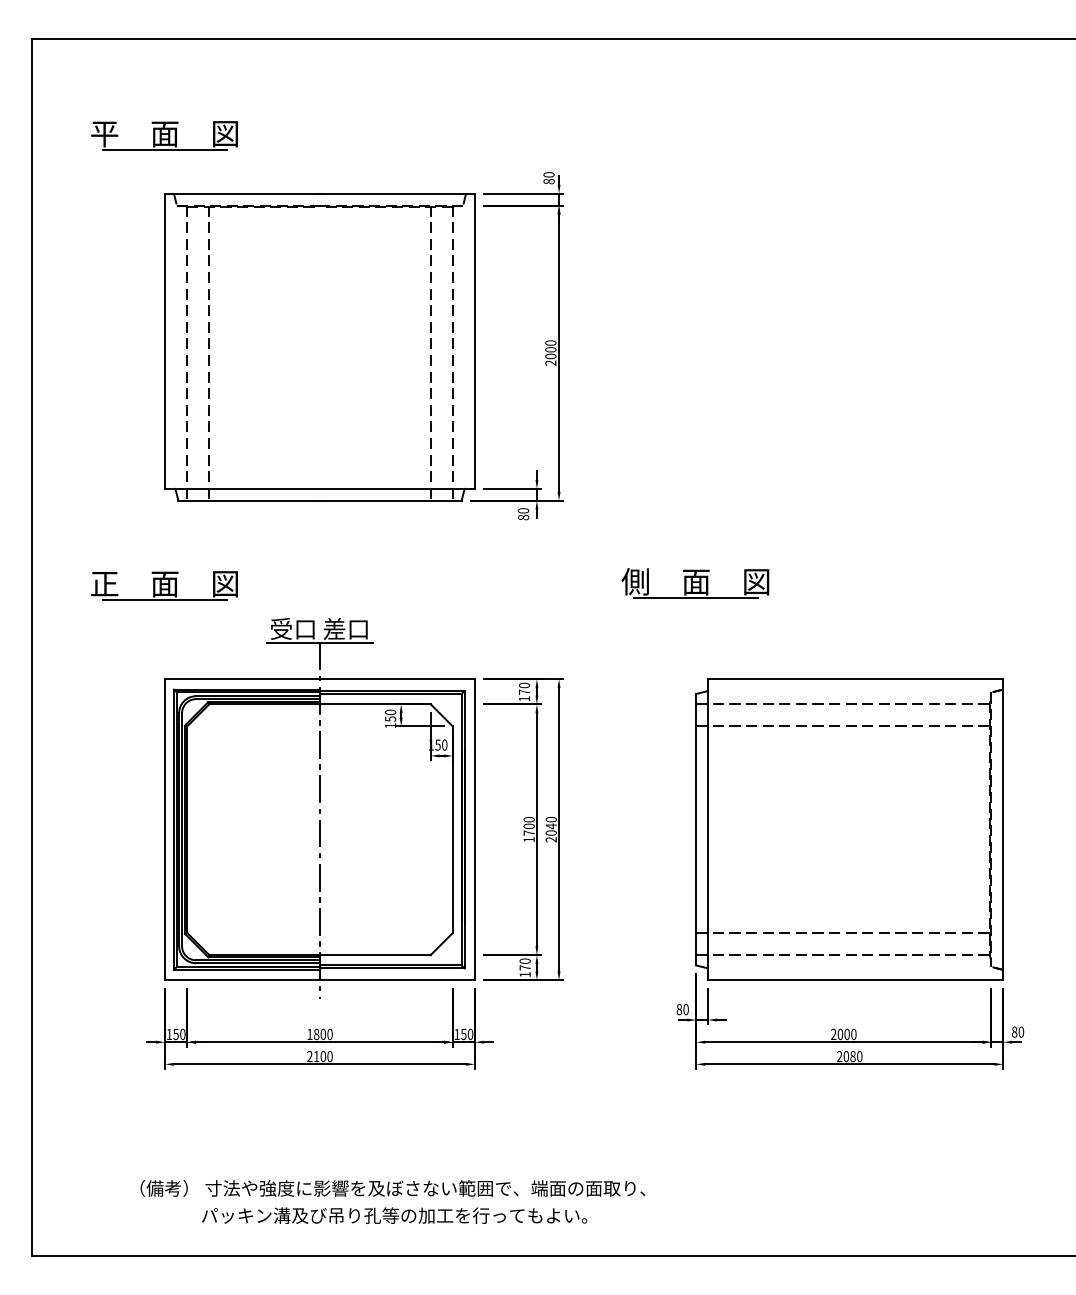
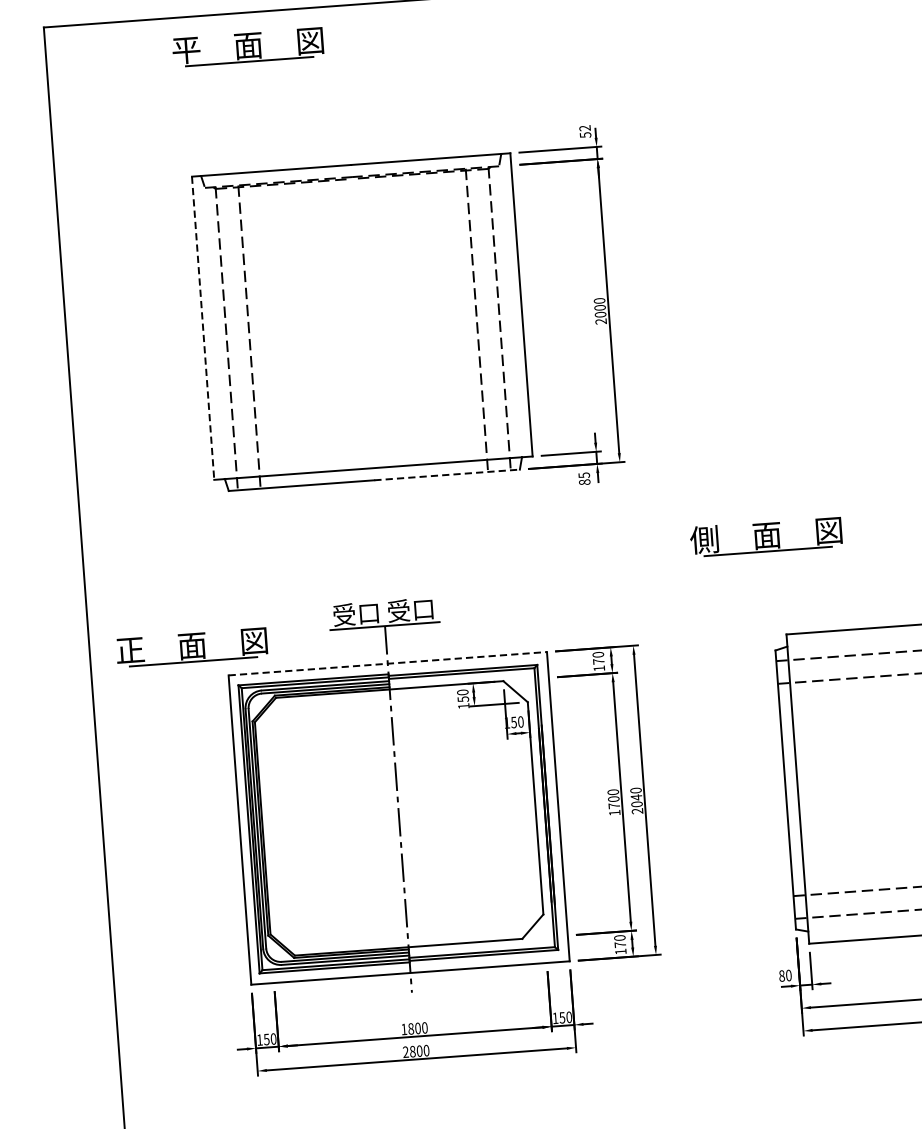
part: (164, 135) -> (247, 47), moved
text: (548, 178) -> (584, 132), 80 -> 52
line: (165, 341) -> (203, 328), solid -> dashed
line: (390, 500) -> (446, 474), solid -> dashed
text: (523, 510) -> (584, 475), 80 -> 85
part: (164, 585) -> (191, 647), moved
text: (334, 628) -> (398, 610), 差口 -> 受口
line: (320, 679) -> (388, 663), solid -> dashed
text: (316, 1056) -> (412, 1051), 2100 -> 2800

